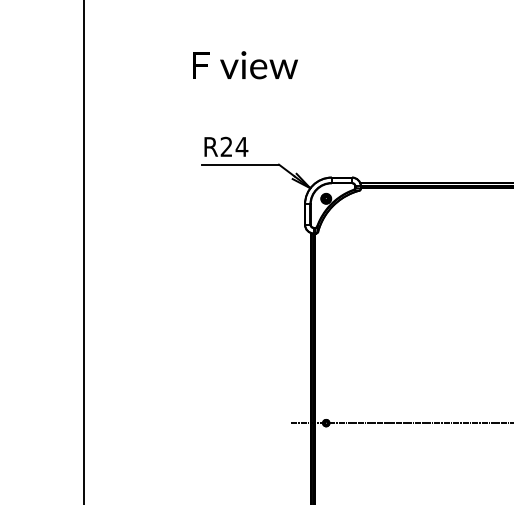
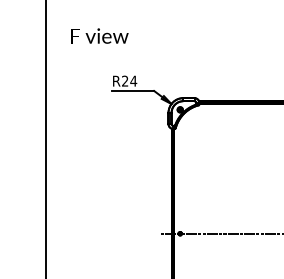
text: (245, 64) -> (99, 35), moved

